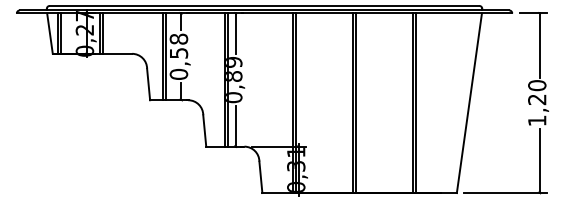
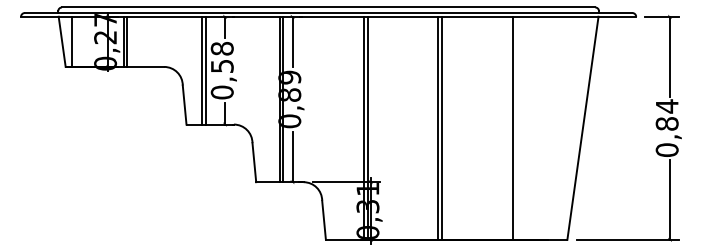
line: (60, 33) -> (75, 41), removed
line: (415, 102) -> (516, 127), removed
text: (536, 102) -> (666, 127), 1,20 -> 0,84

